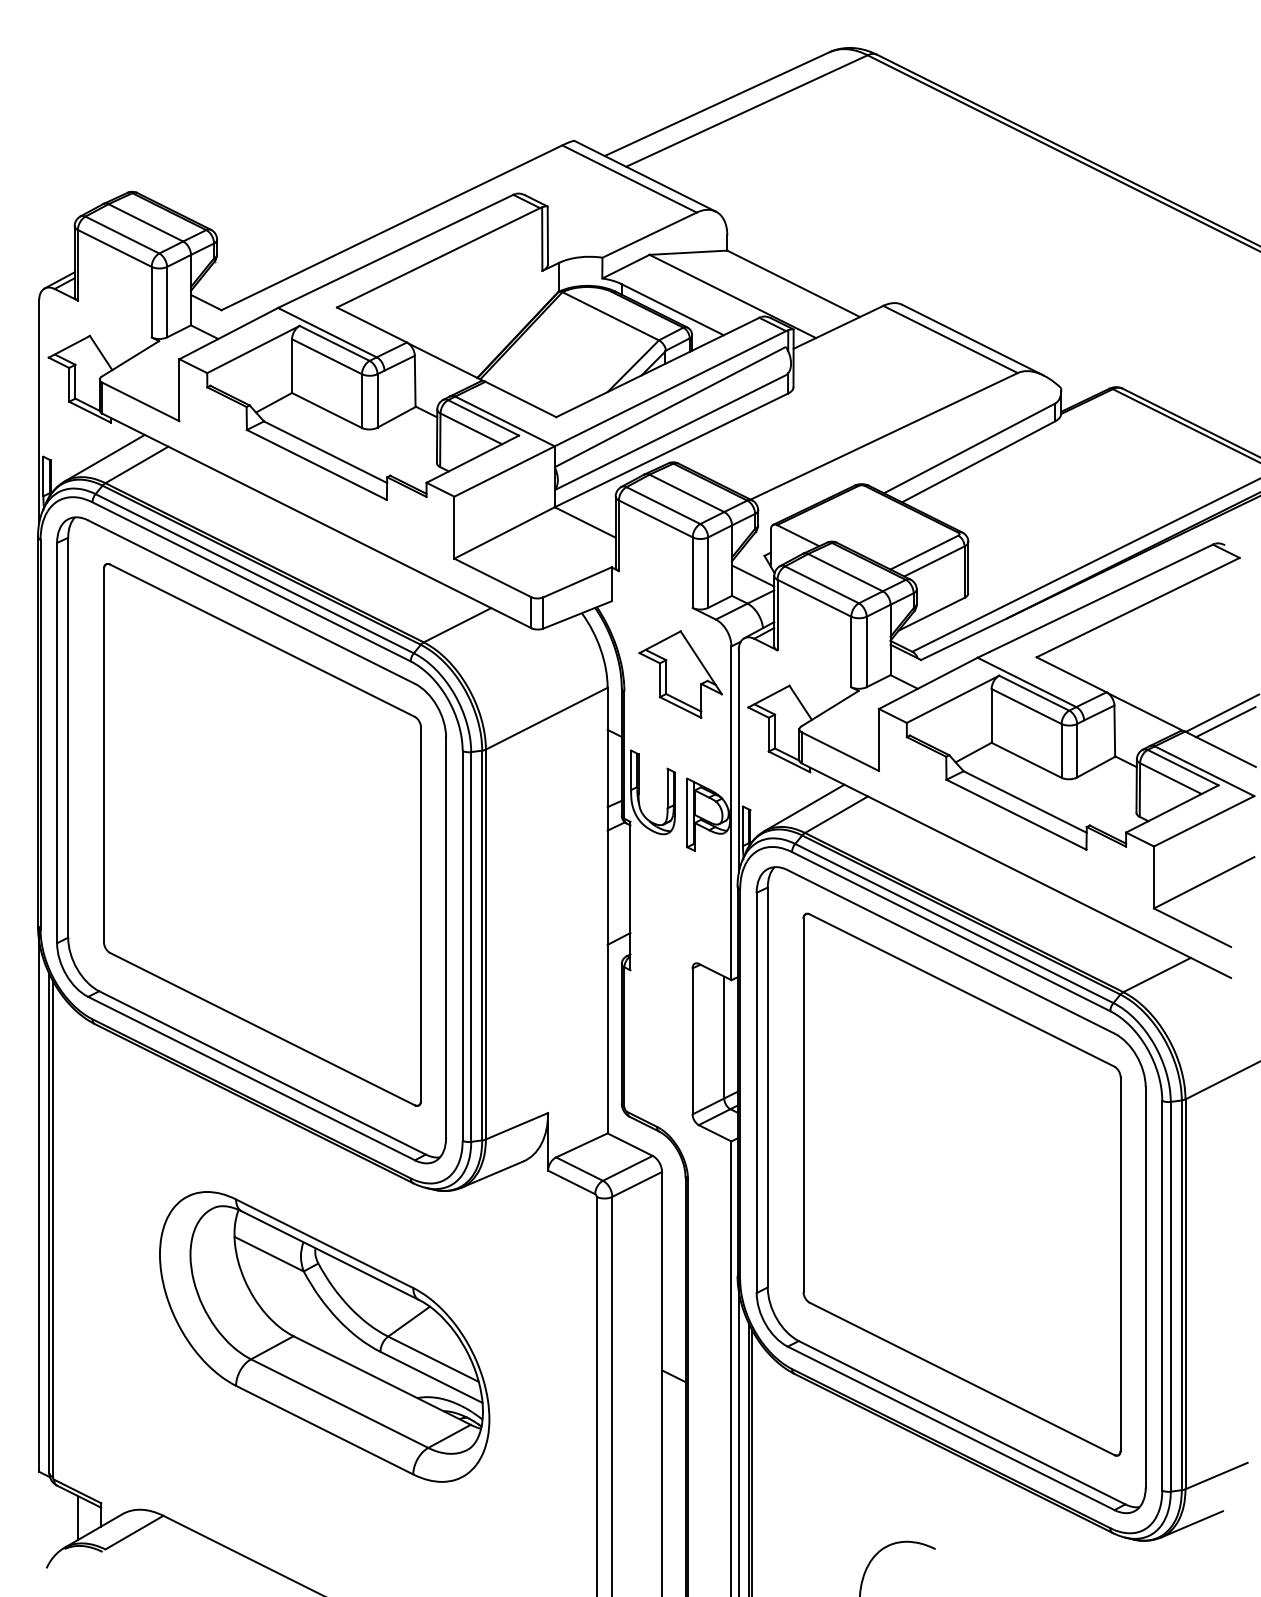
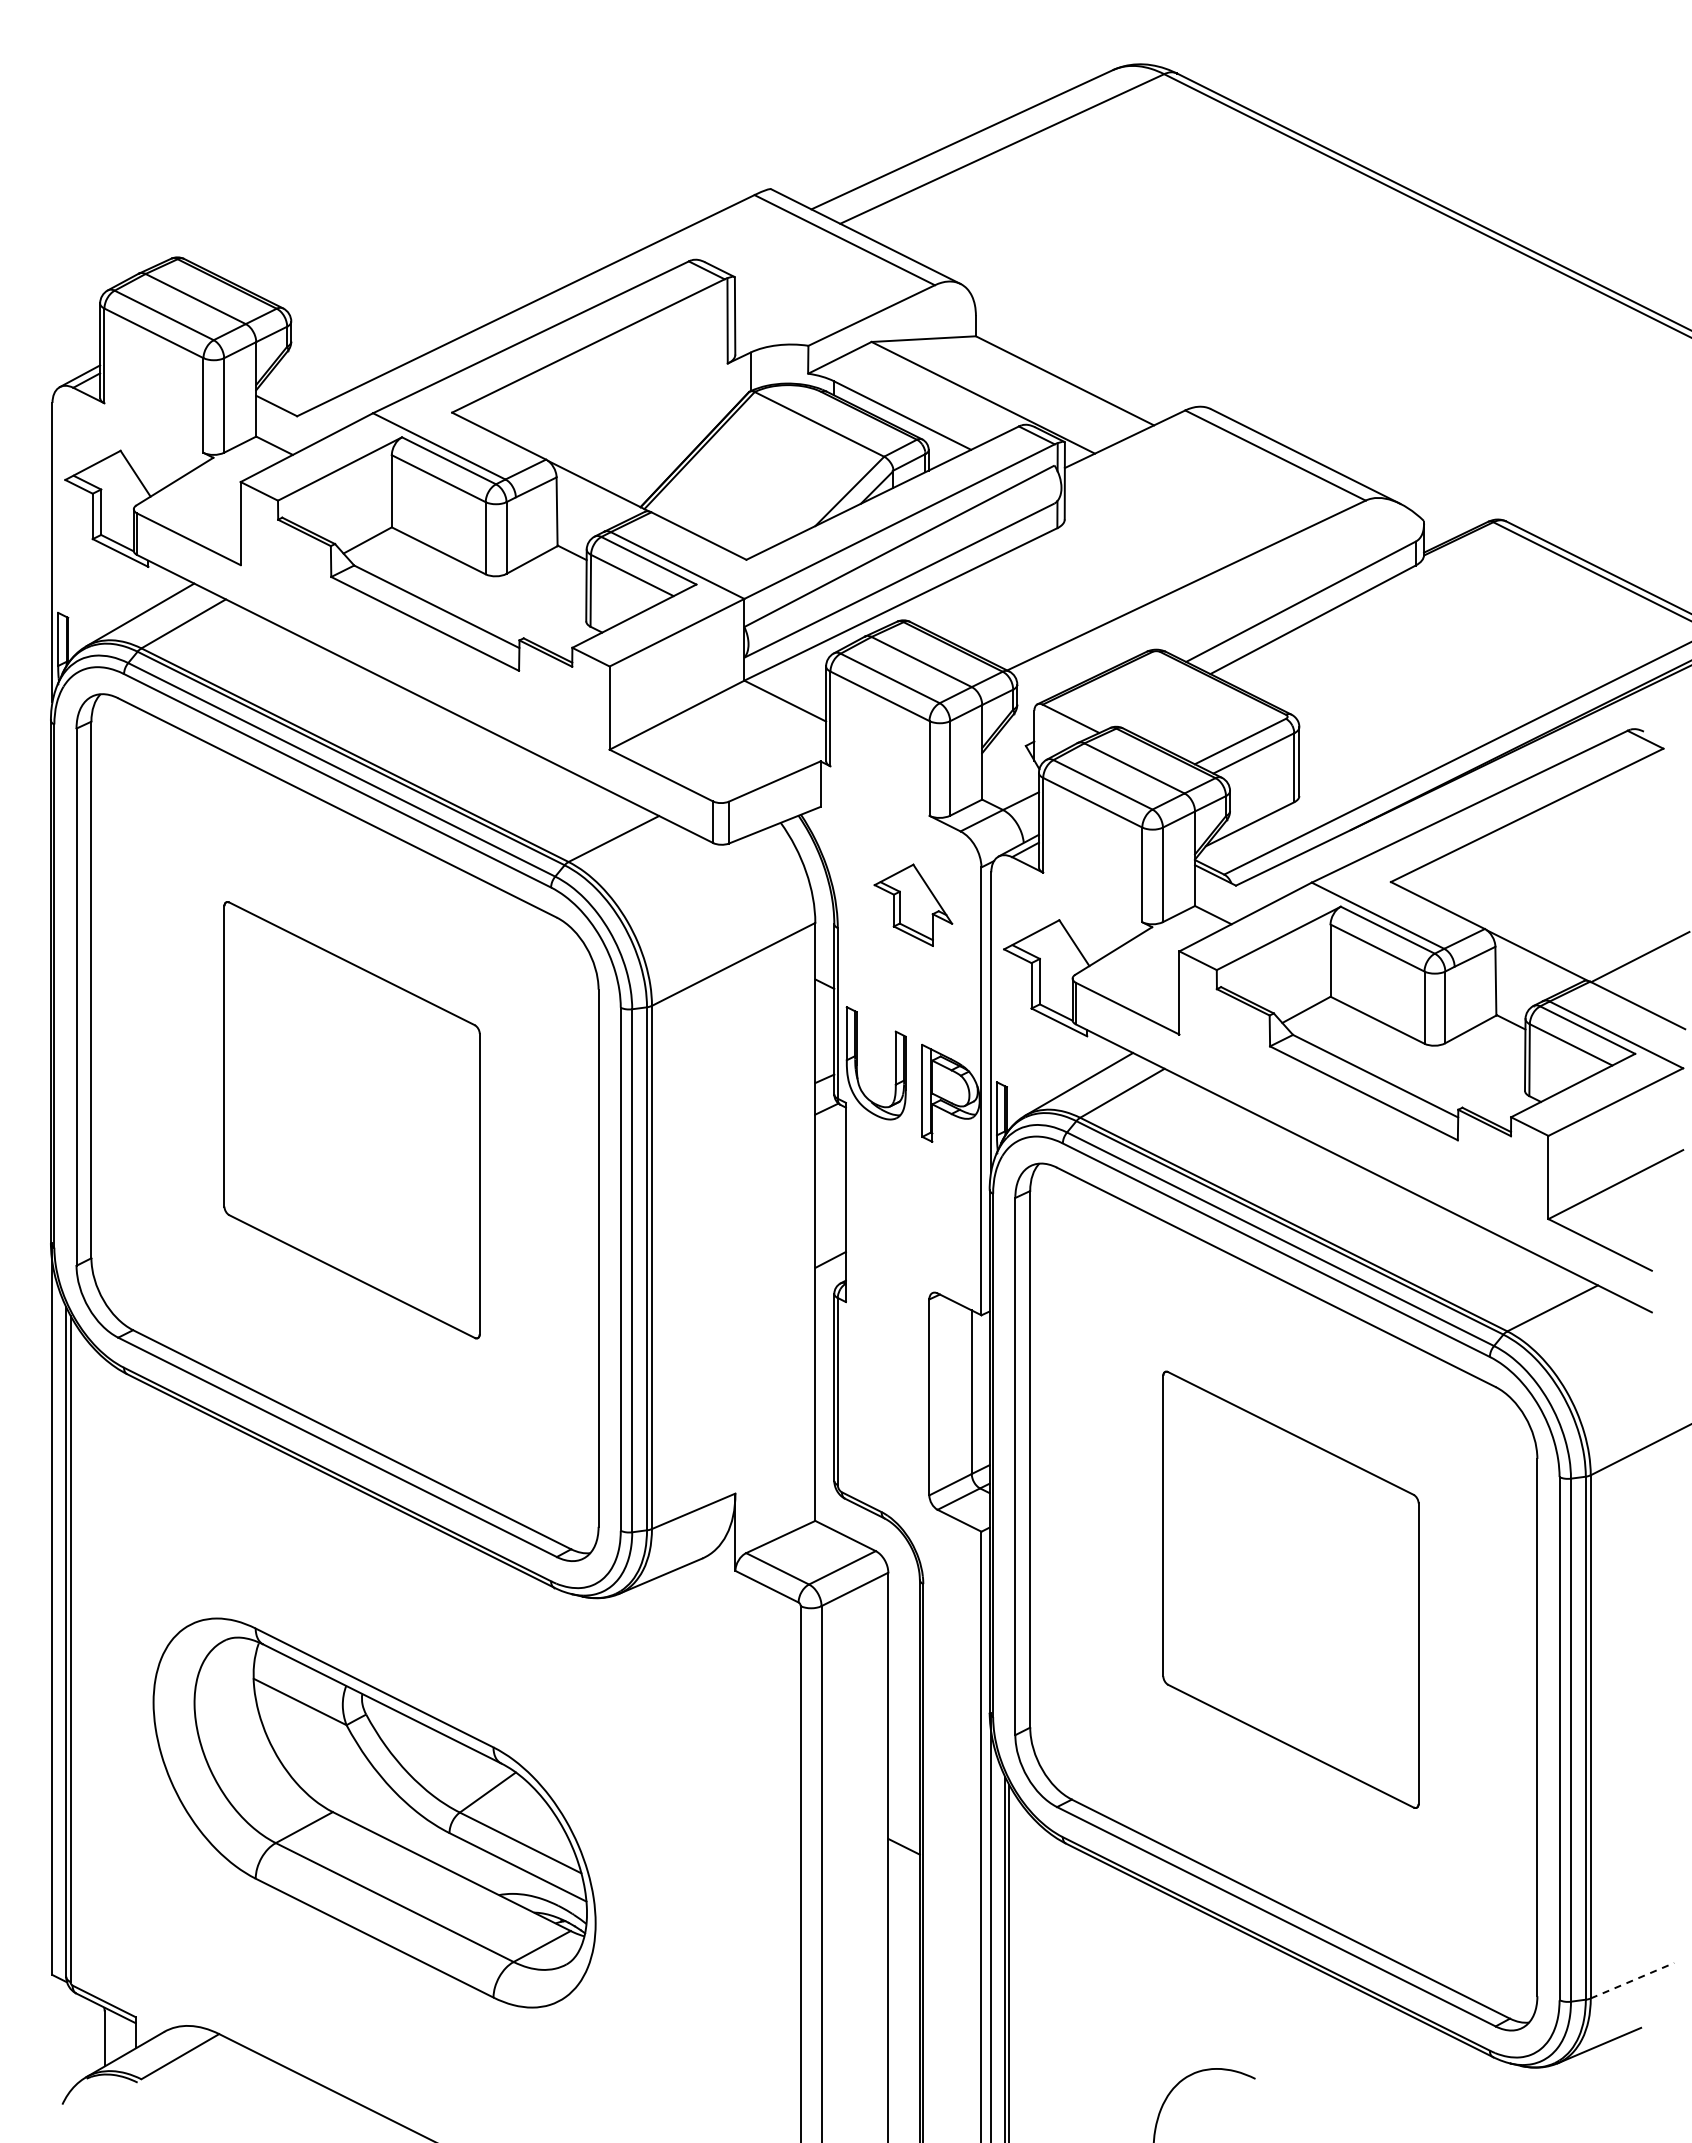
line: (753, 575) -> (1010, 772), removed
part: (680, 674) -> (913, 905), size x0.7
line: (1225, 721) -> (1644, 968), removed
part: (261, 834) -> (351, 1119), size x0.6
part: (961, 1184) -> (1290, 1589), size x0.6
part: (324, 1336) -> (374, 1812), moved
line: (1216, 1475) -> (1632, 1980), solid -> dashed

